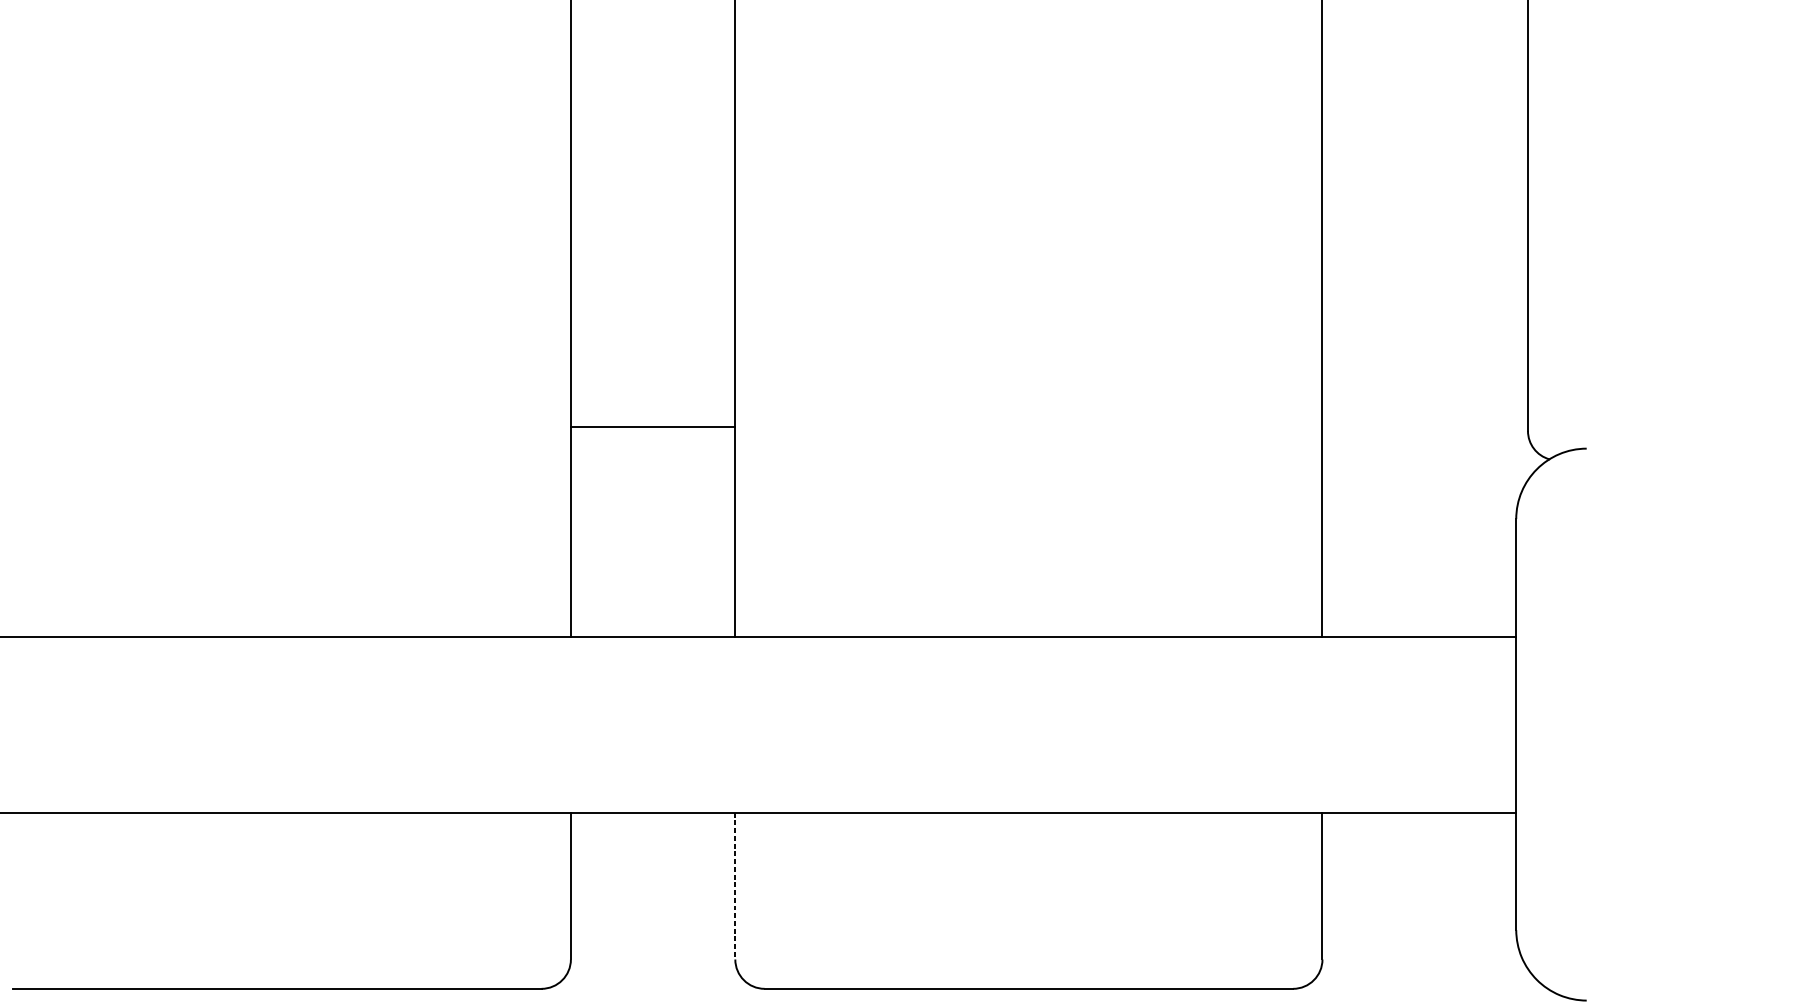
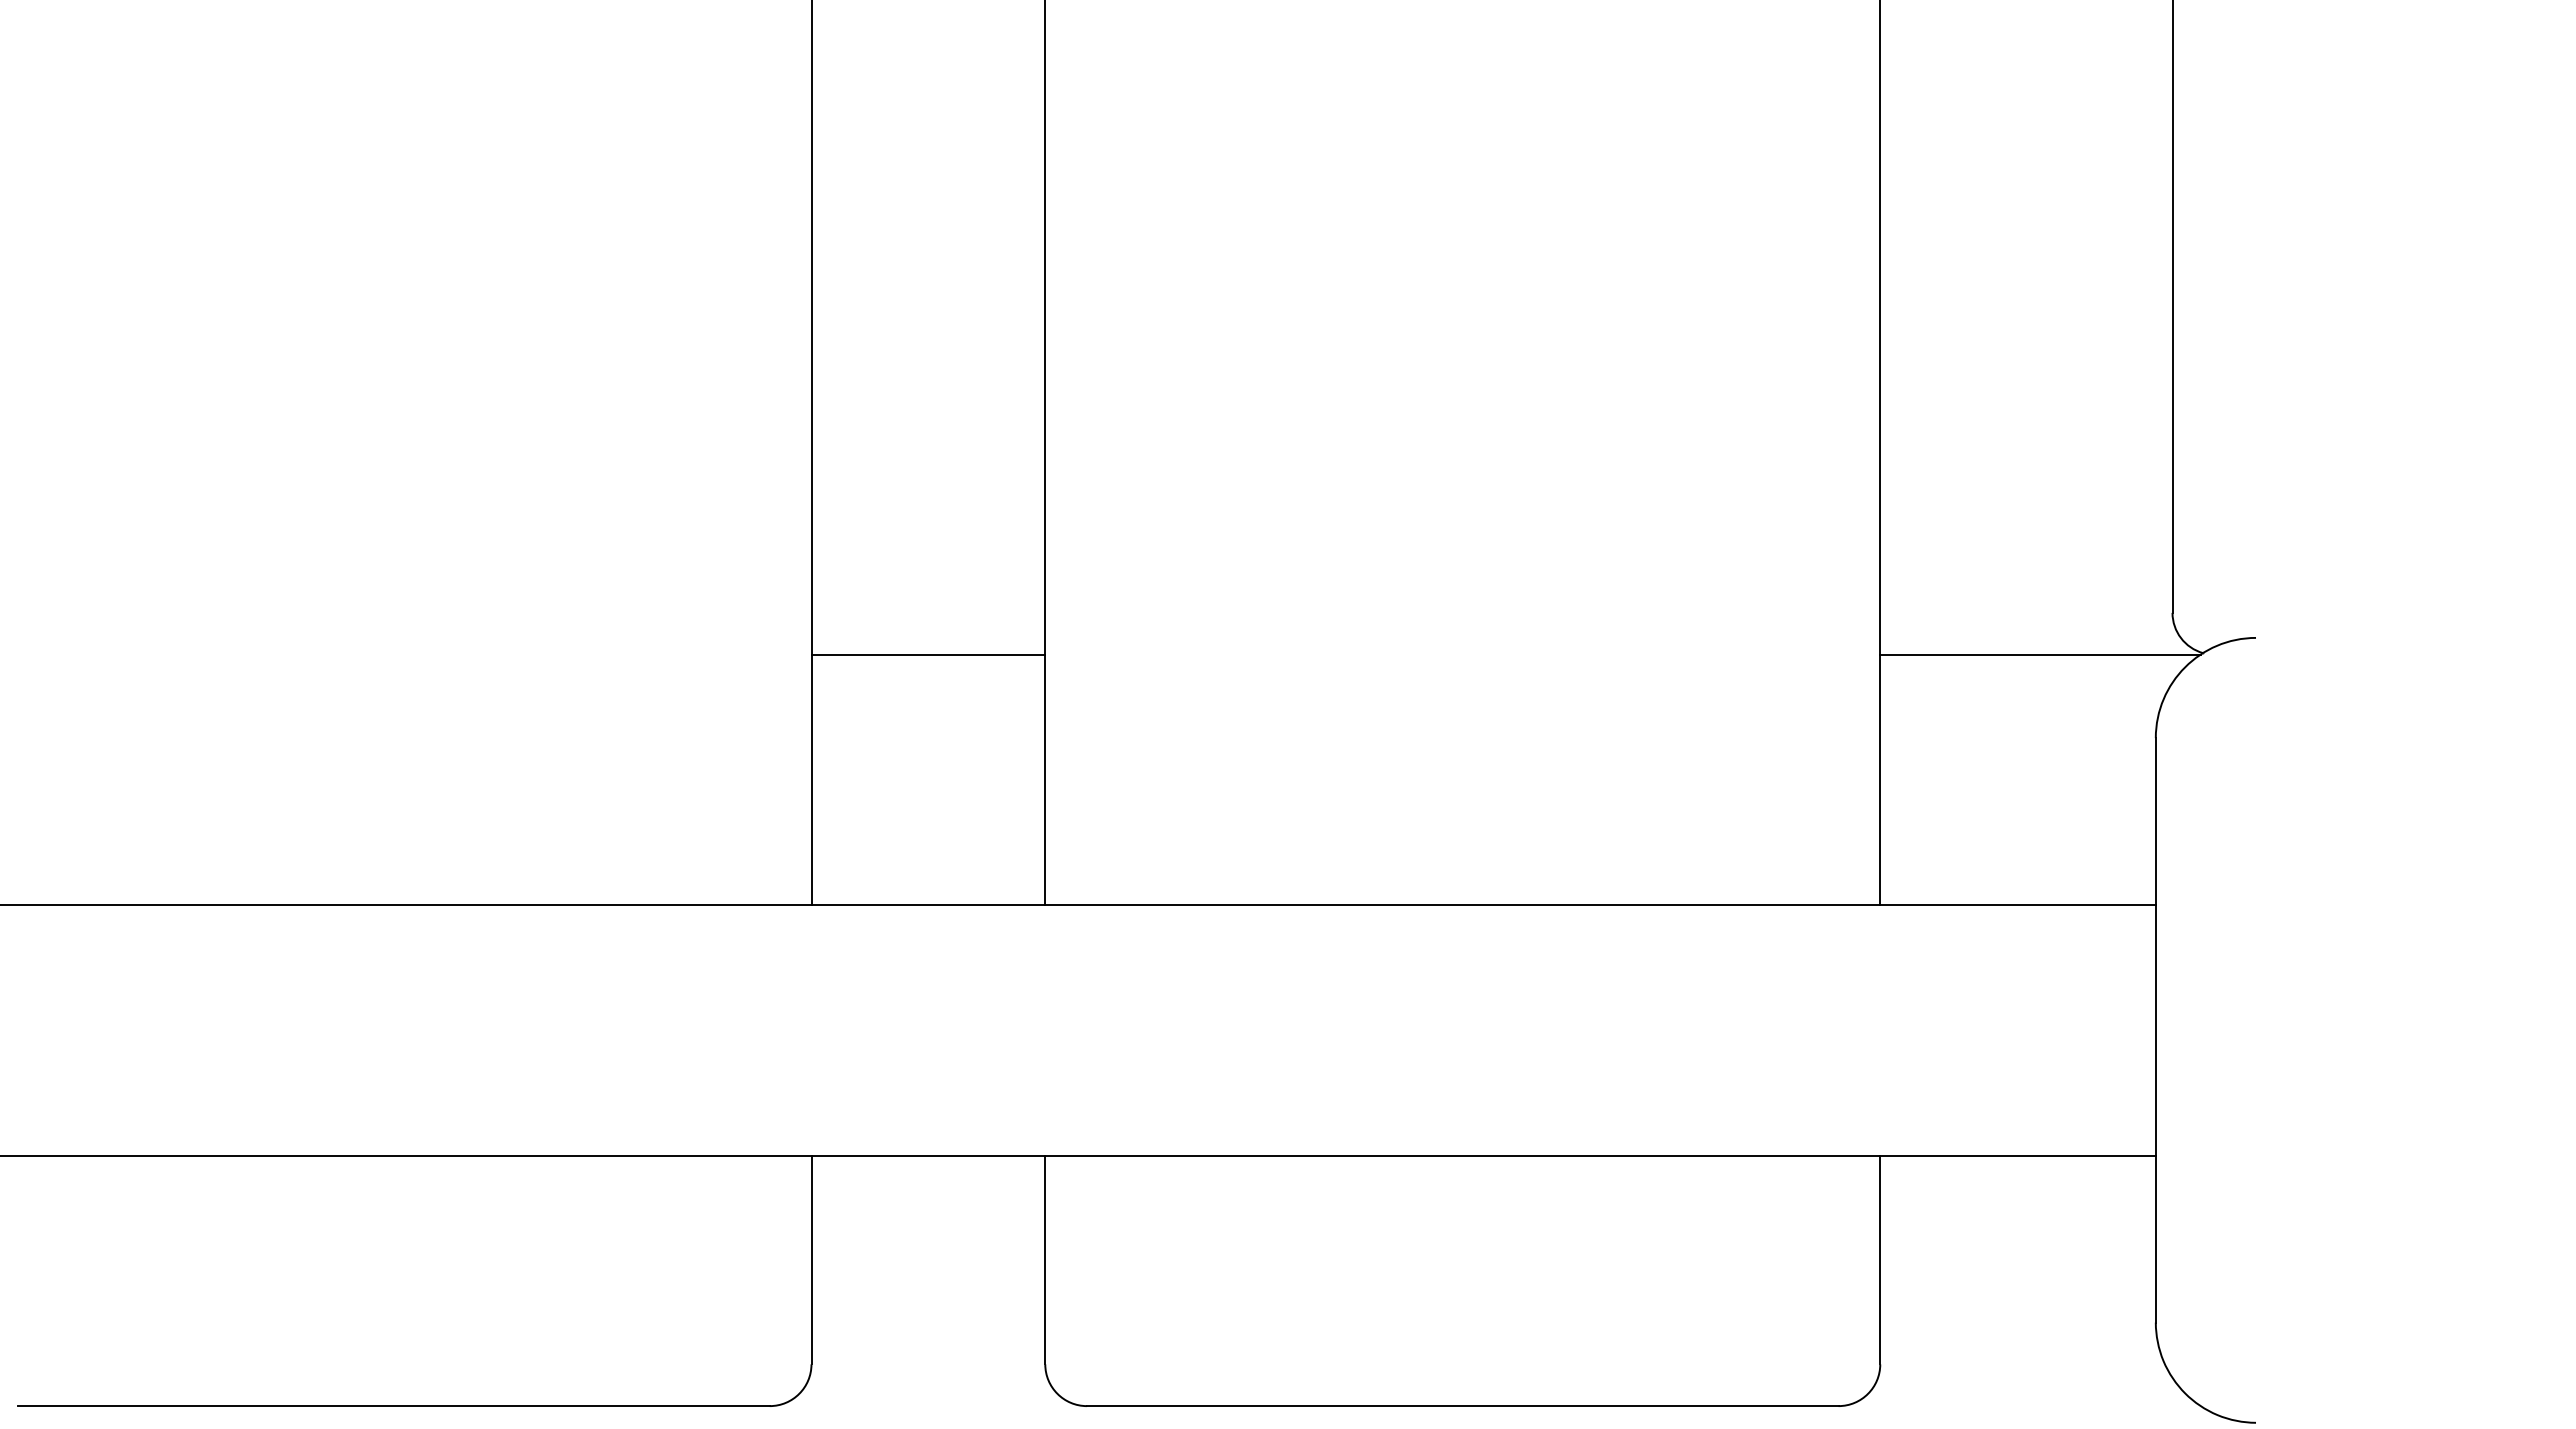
line: (653, 427) -> (928, 654), moved
line: (1435, 460) -> (2040, 654), added
line: (735, 886) -> (1045, 1260), dashed -> solid

